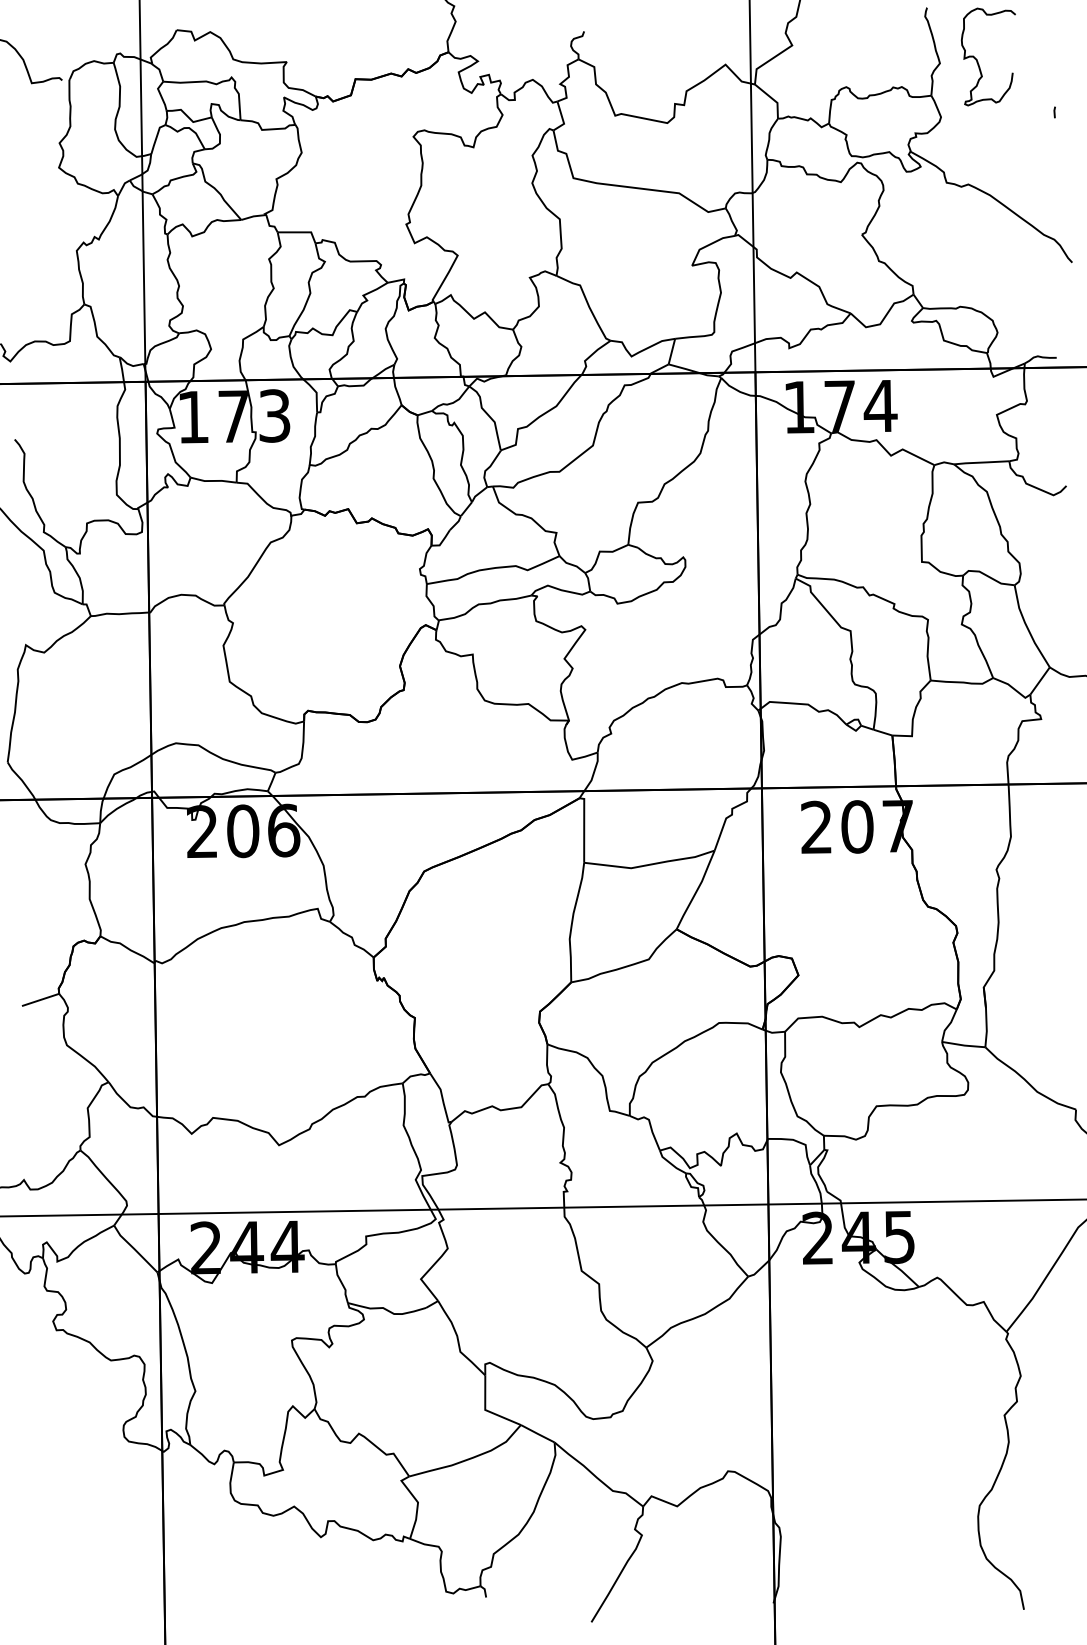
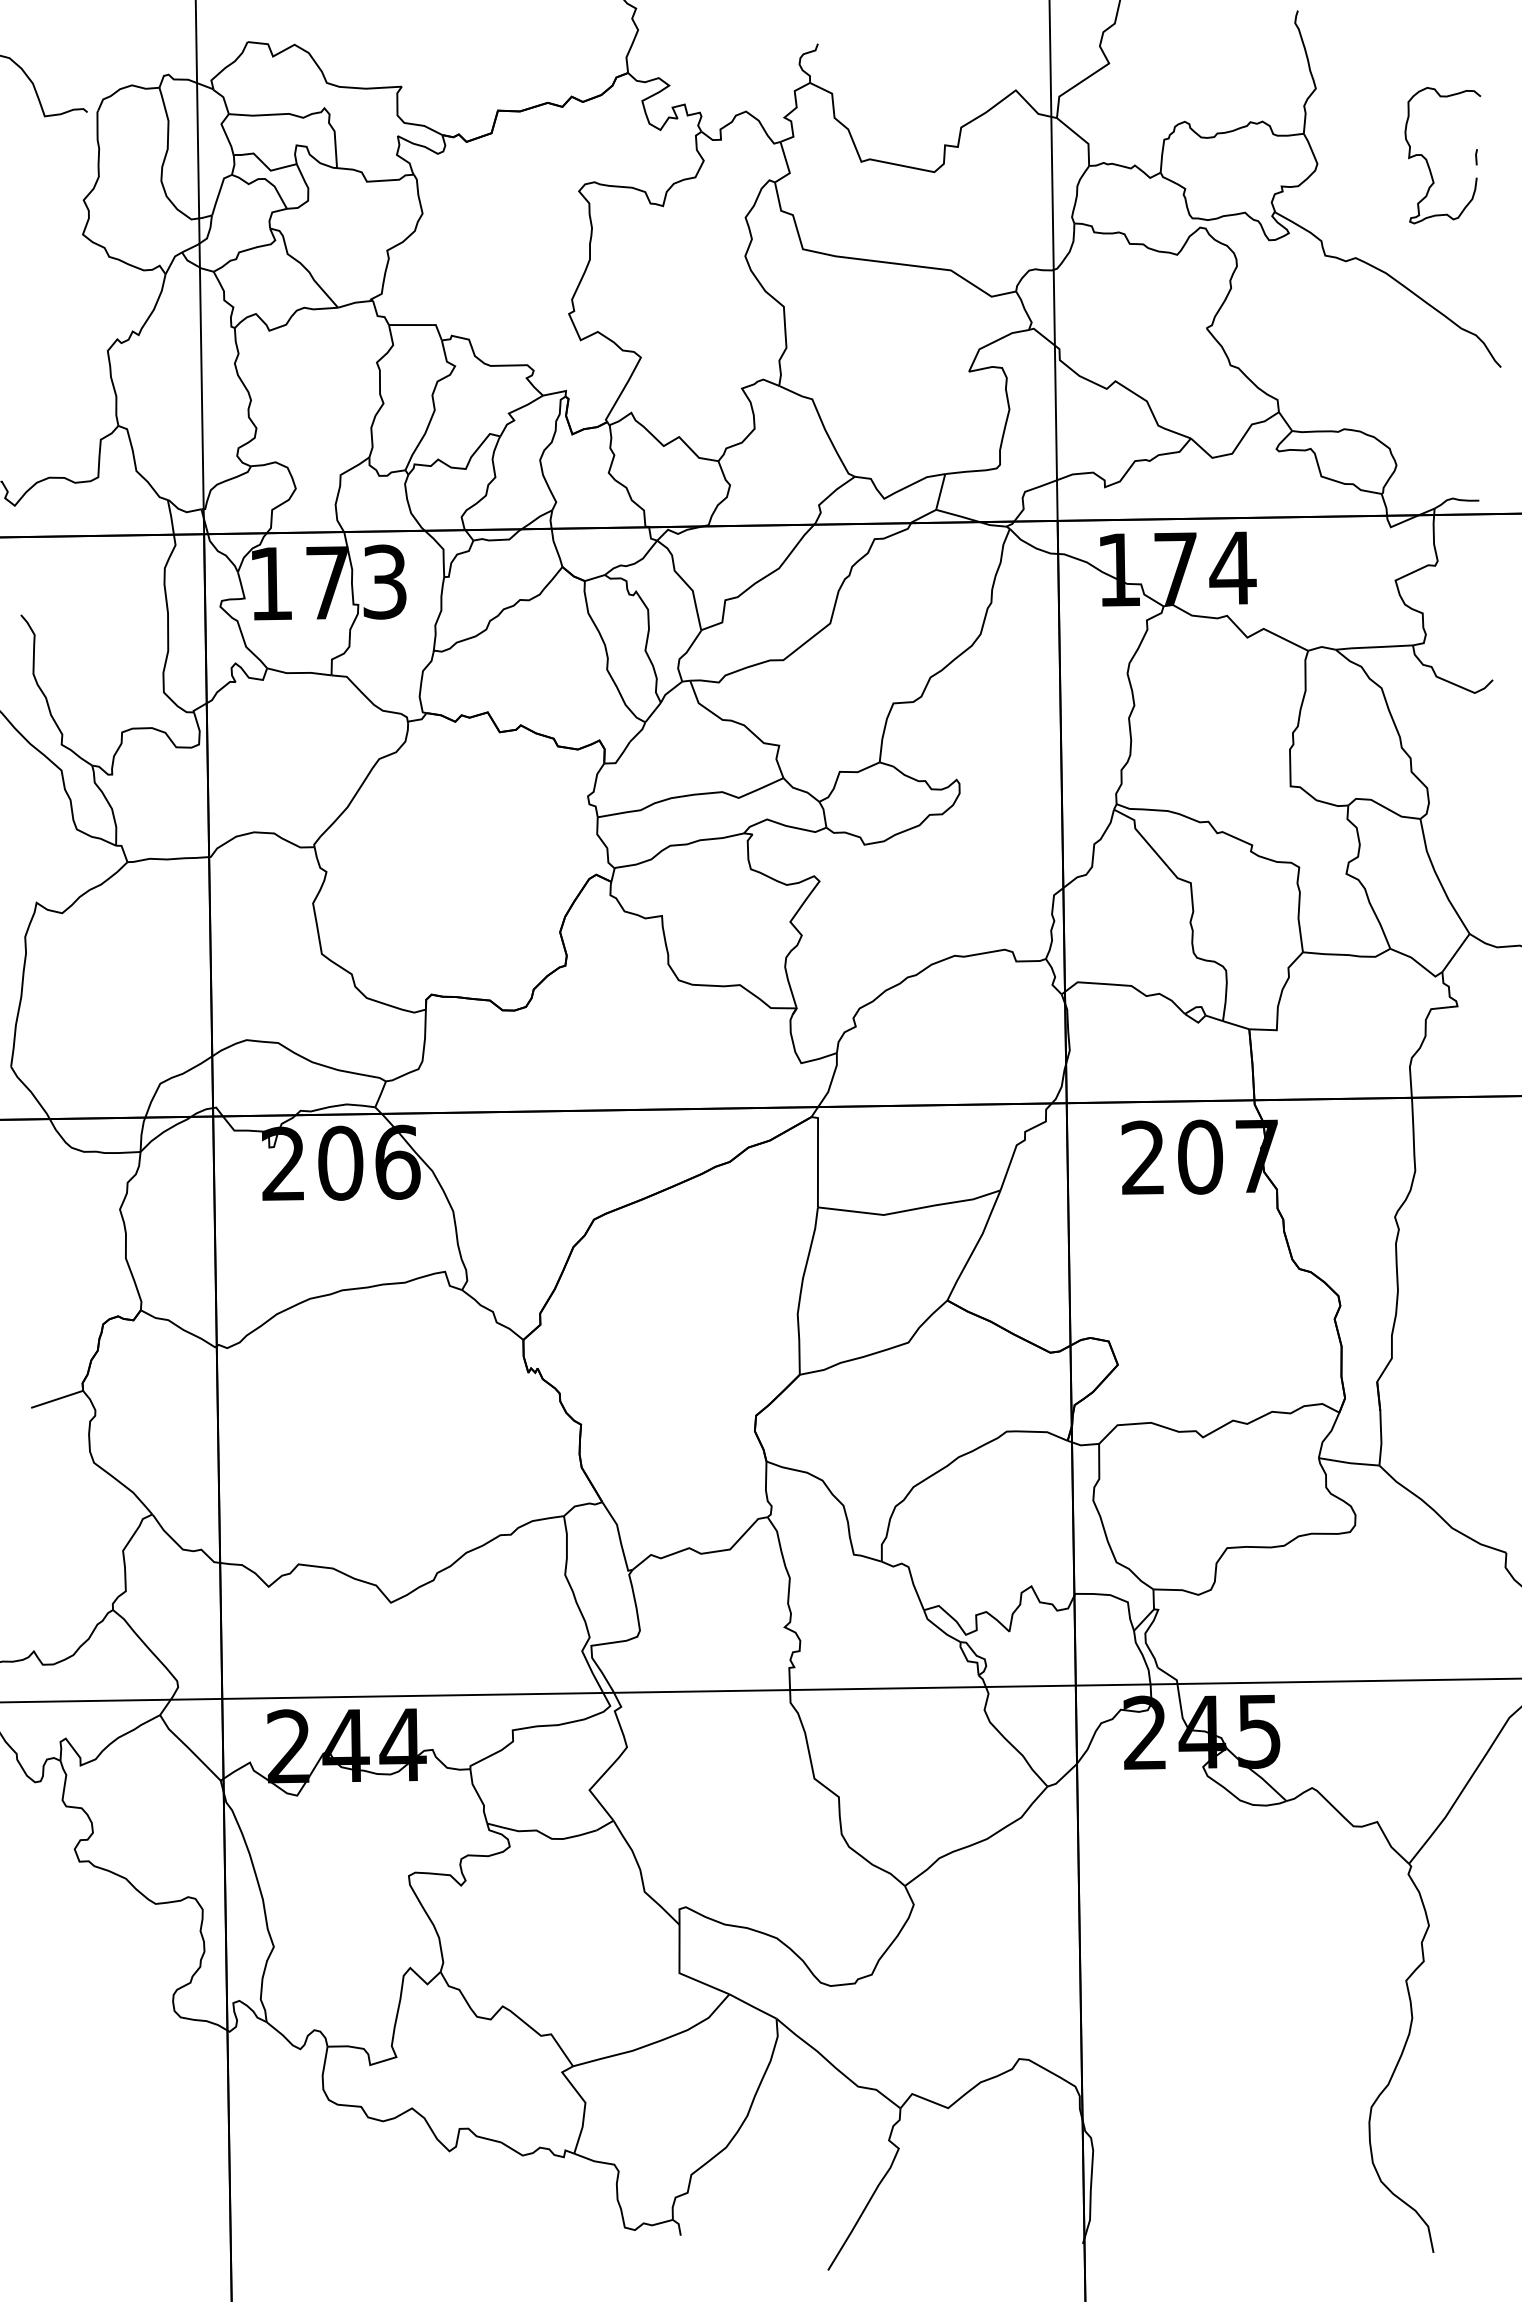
curve: (977, 59) -> (1427, 159), moved

